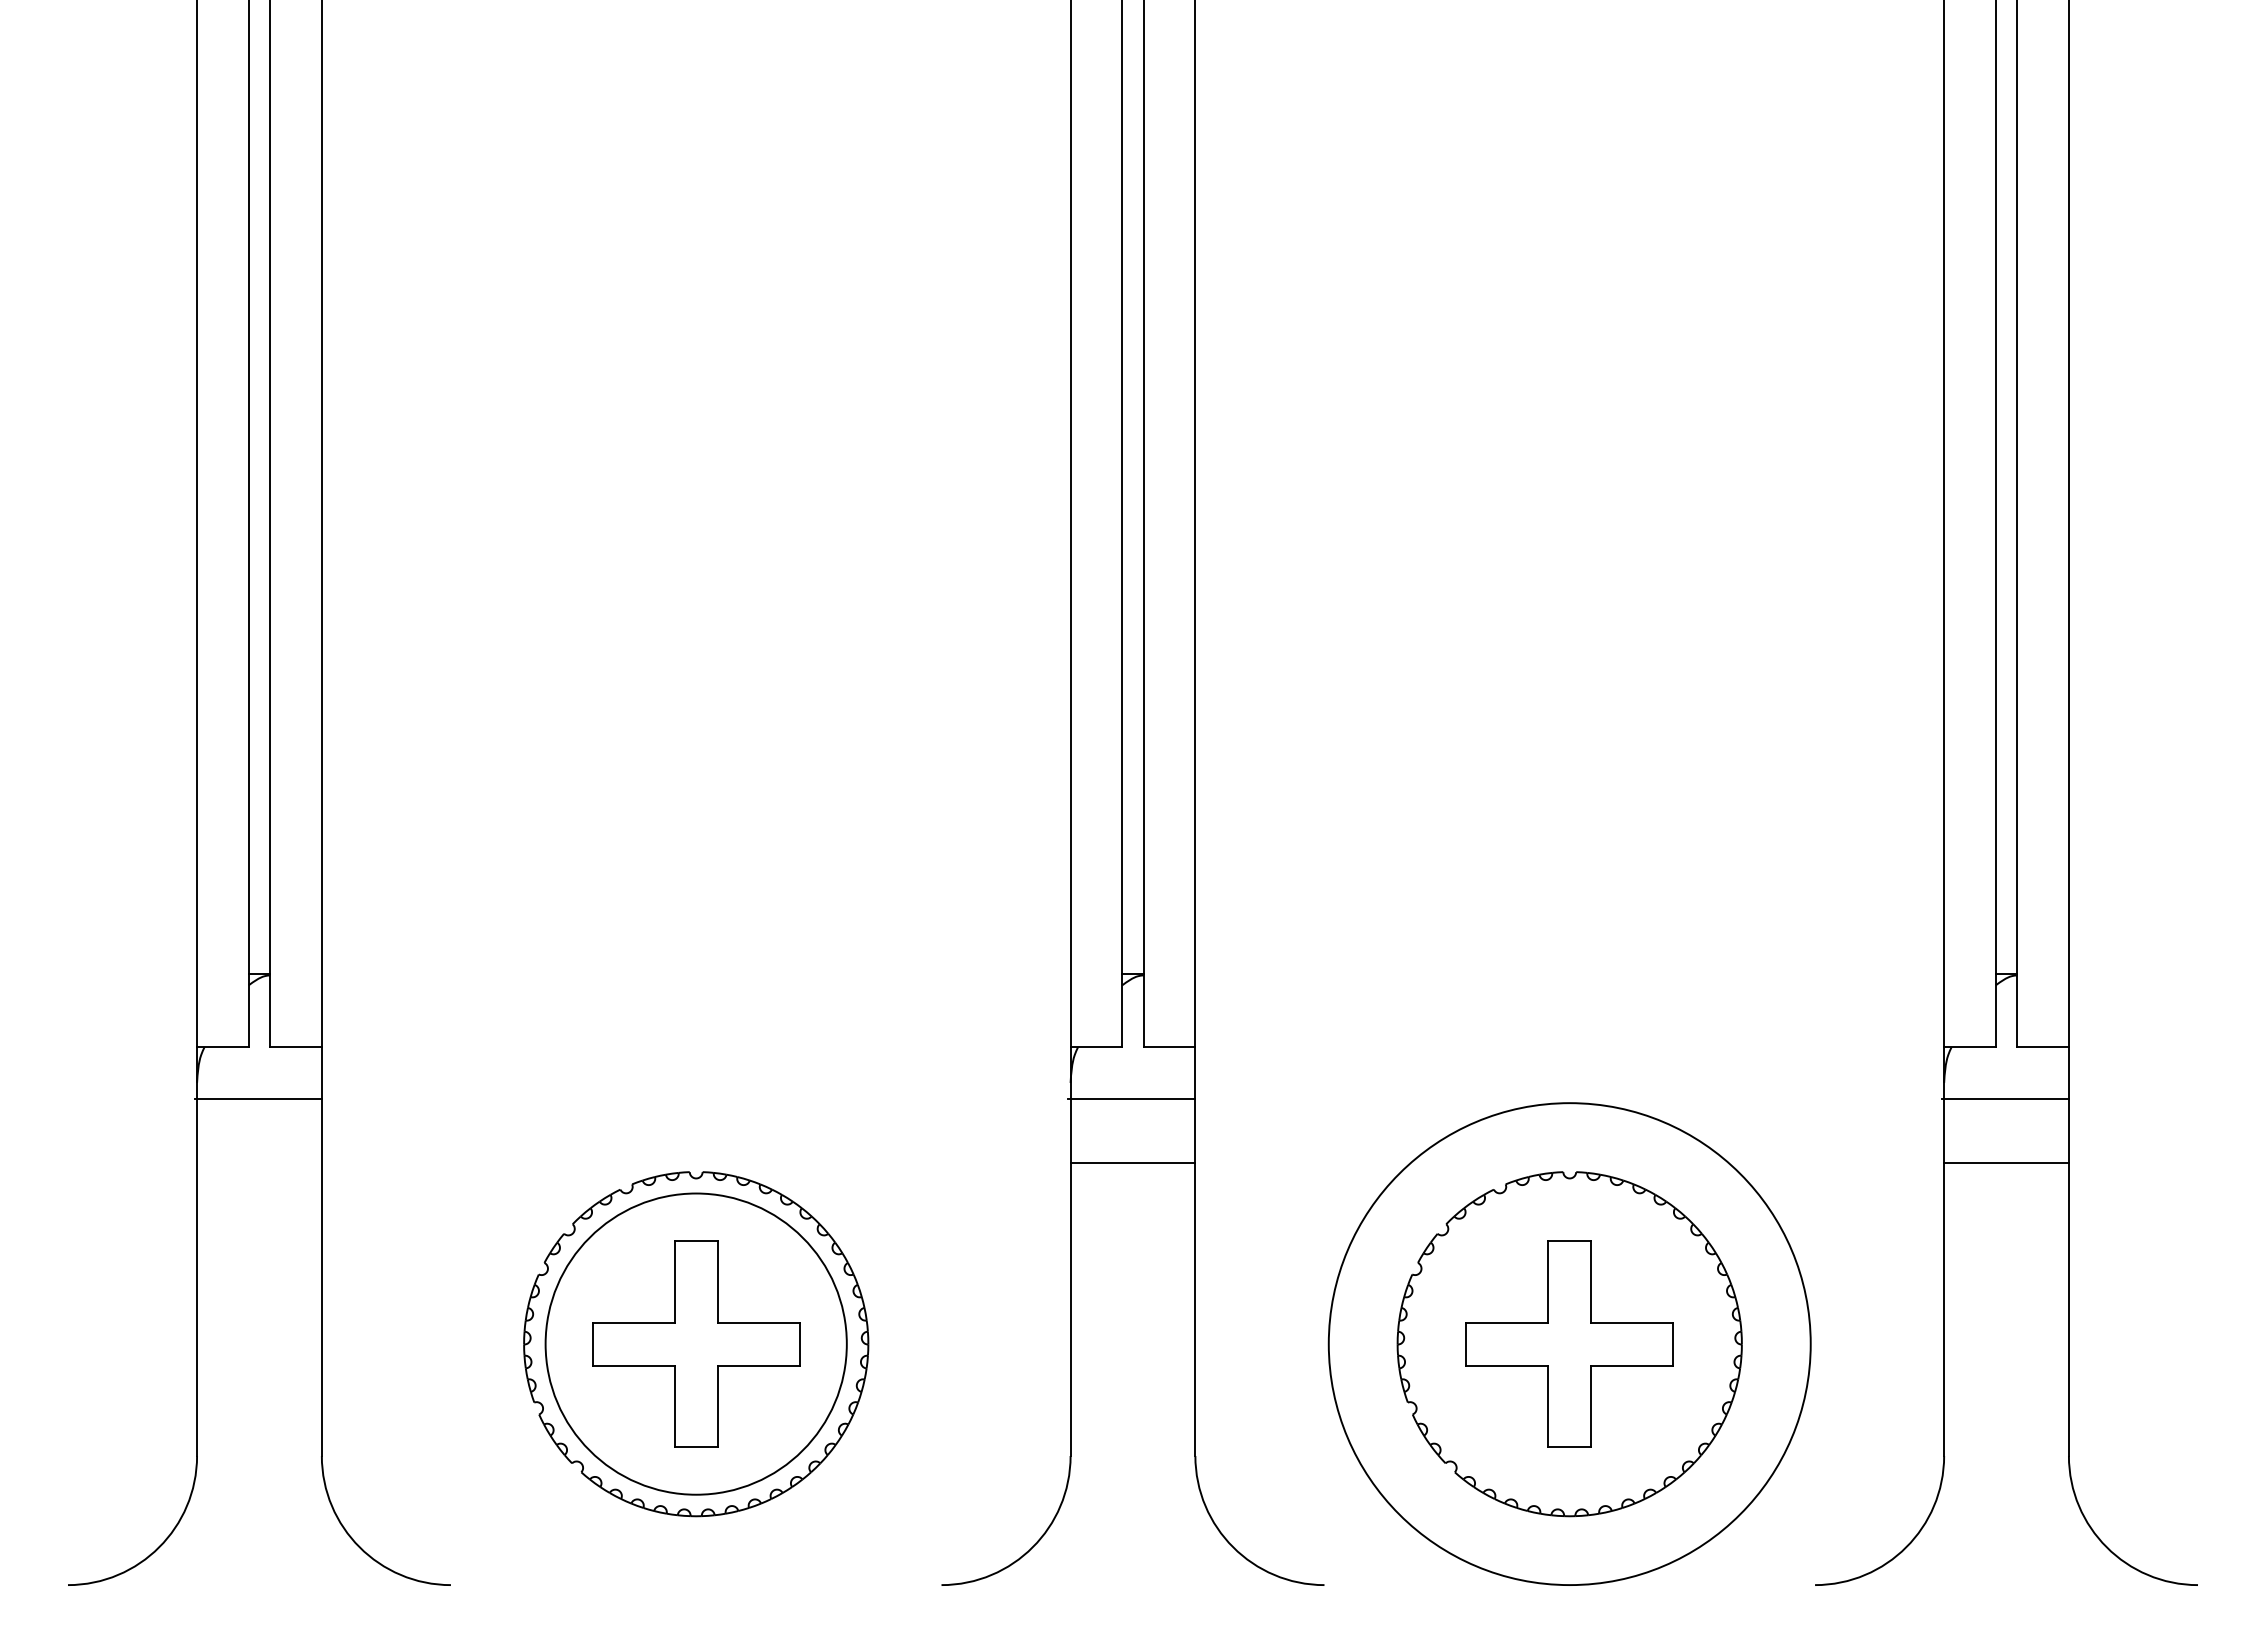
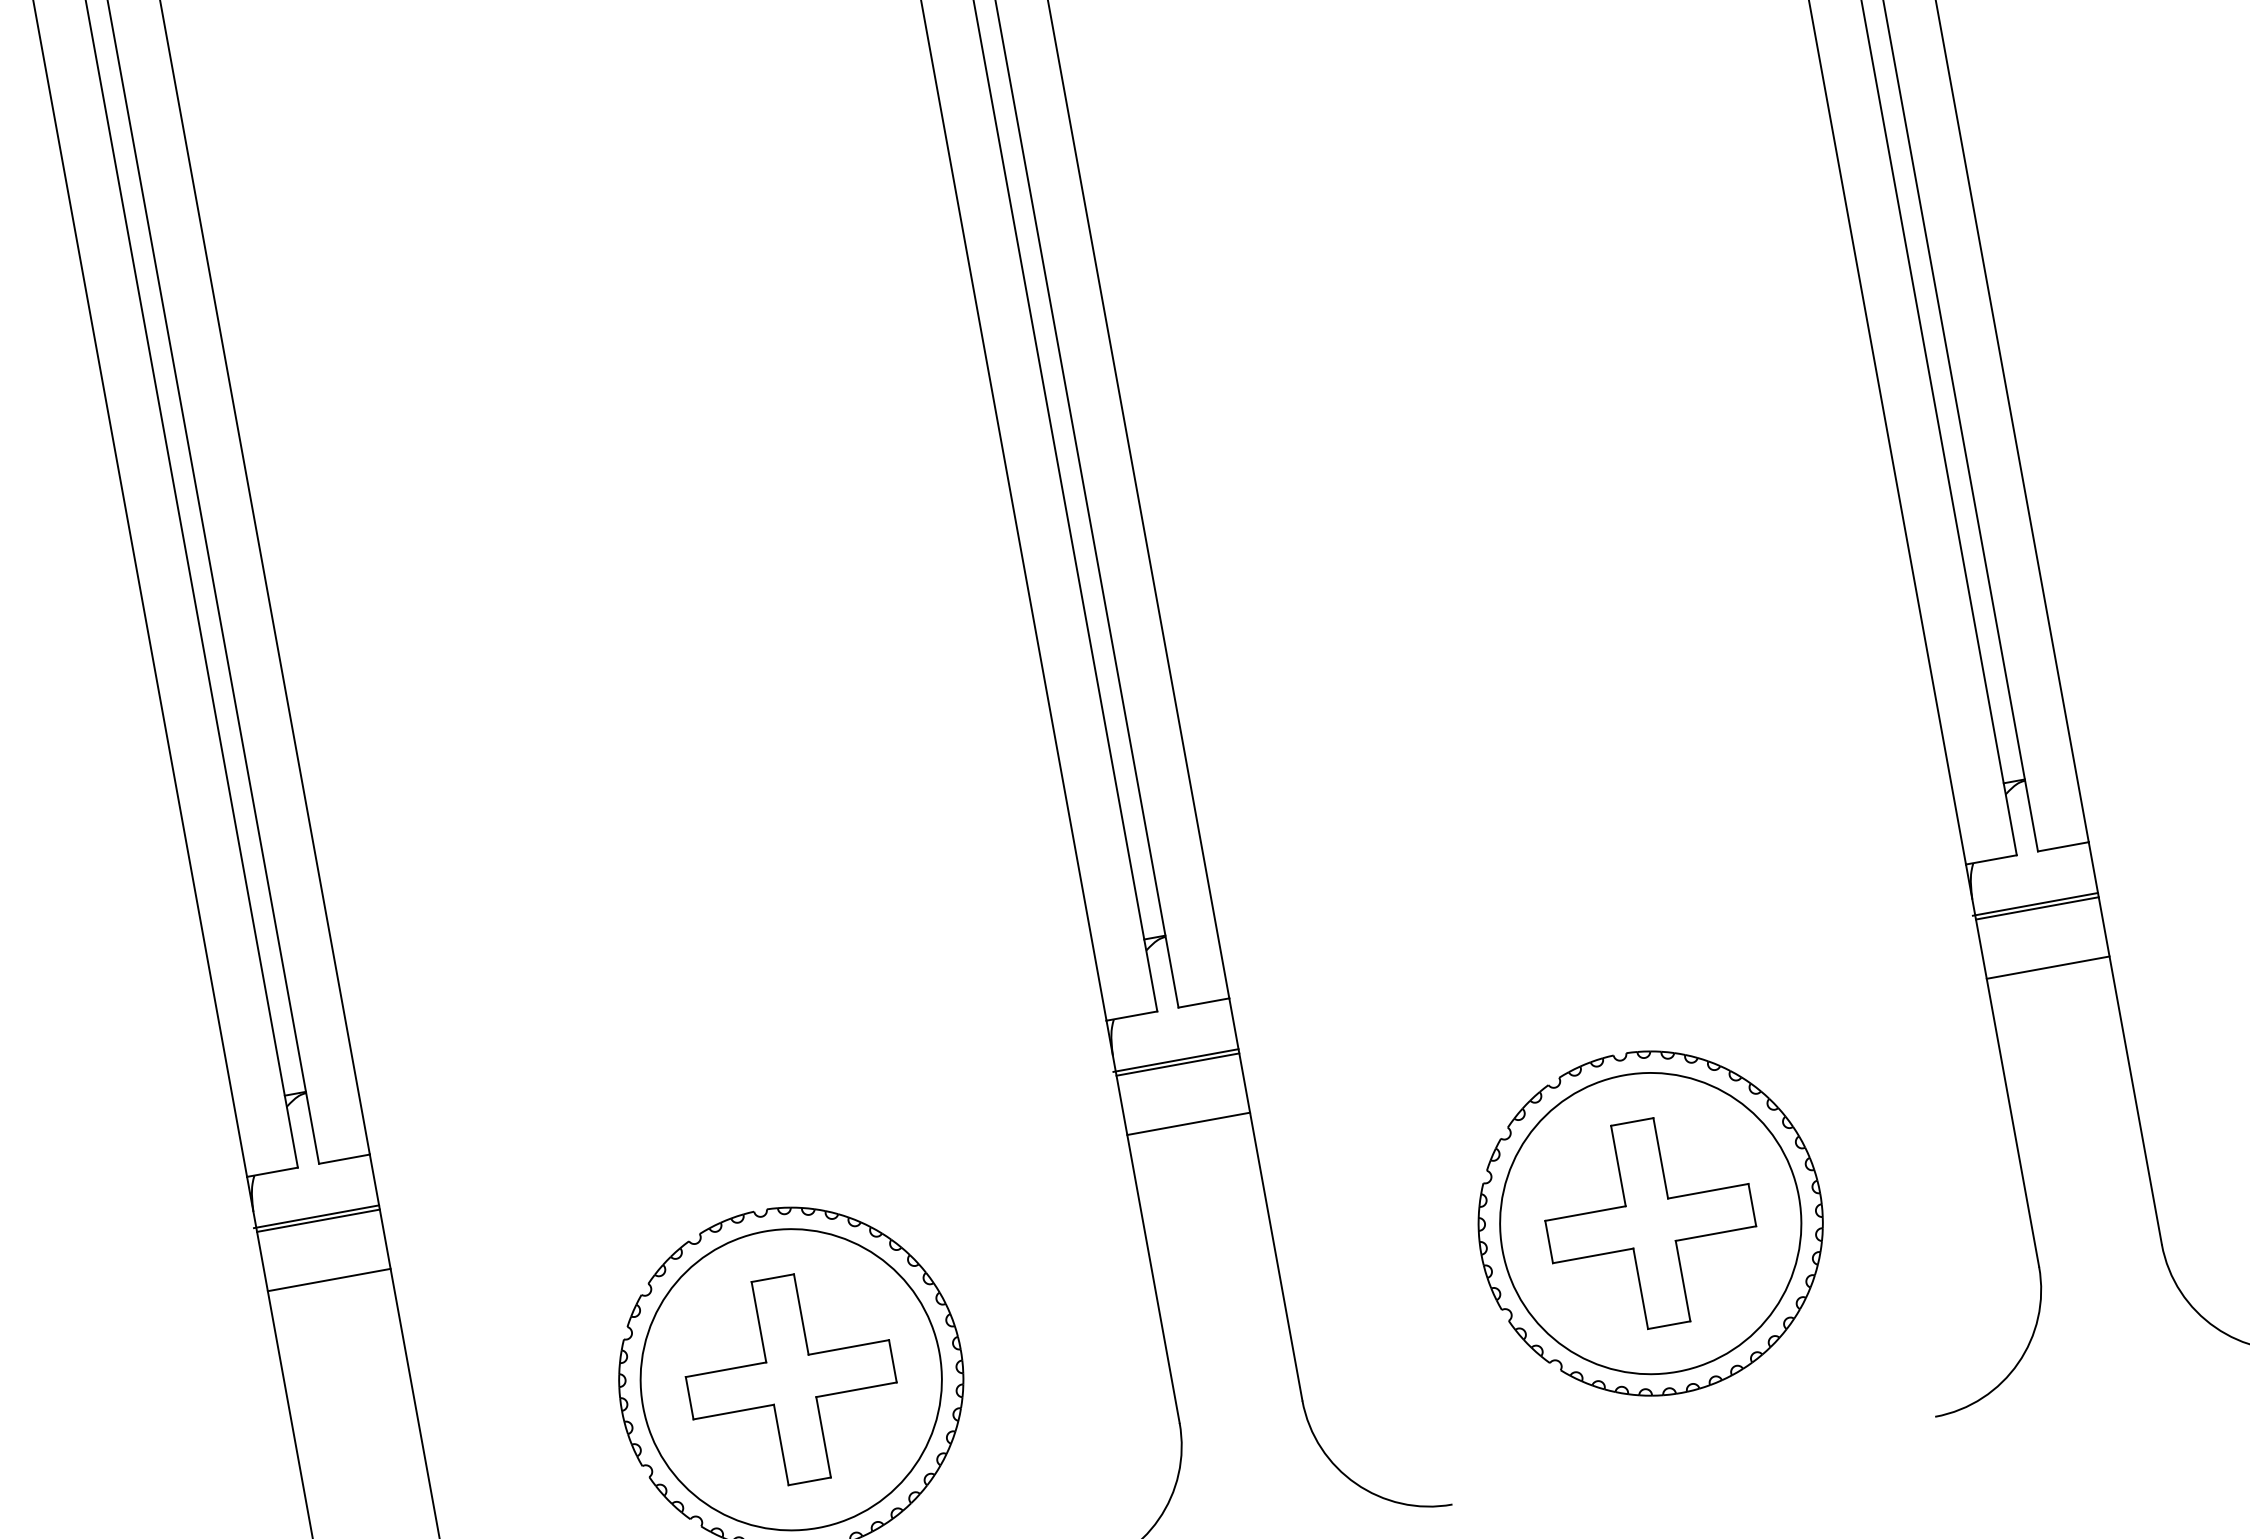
line: (259, 1103) -> (318, 1221), added
line: (1132, 1103) -> (1177, 1065), added
line: (2006, 1103) -> (2037, 908), added
line: (259, 1163) -> (329, 1280), added
circle: (1569, 1343) -> (1650, 1223), size x0.62

